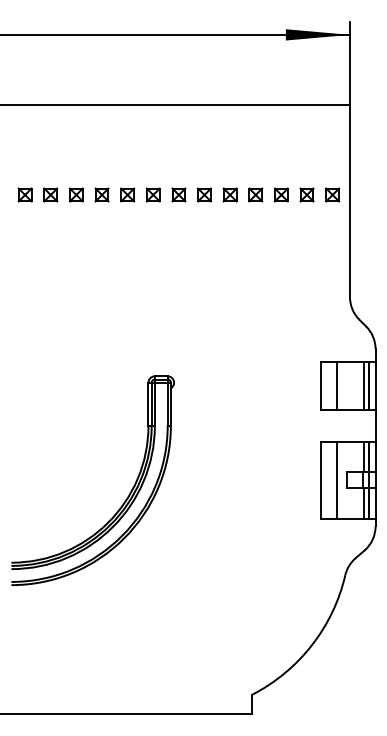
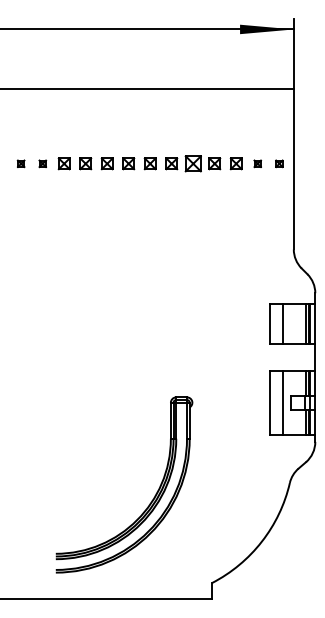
part: (24, 194) -> (20, 163), size x0.6
part: (50, 194) -> (42, 163), size x0.6
part: (229, 194) -> (192, 163), size x1.4
part: (306, 194) -> (257, 163), size x0.6
part: (332, 194) -> (279, 163), size x0.6
part: (123, 502) -> (149, 503), moved

